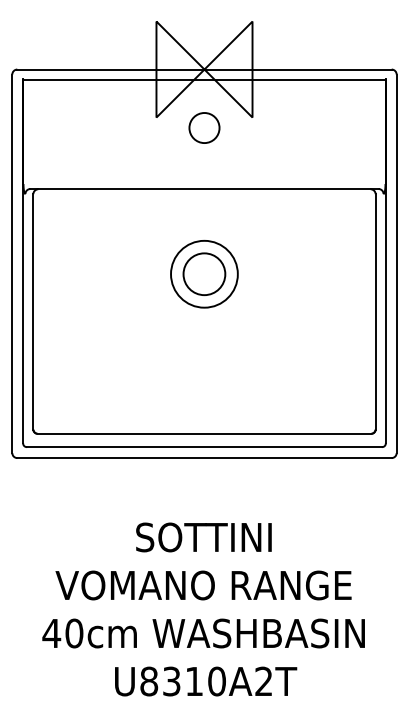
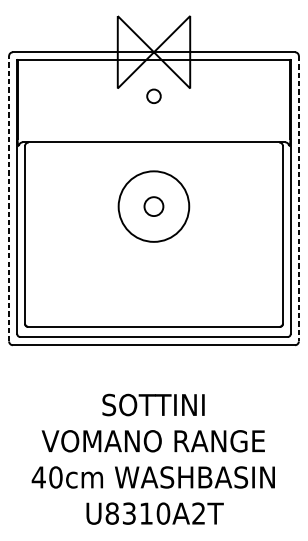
circle: (204, 127) -> (154, 95), size x0.6
line: (12, 263) -> (9, 198), solid -> dashed
line: (396, 264) -> (298, 199), solid -> dashed
circle: (204, 273) -> (154, 206), size x1.4
circle: (204, 274) -> (154, 206), size x0.6

